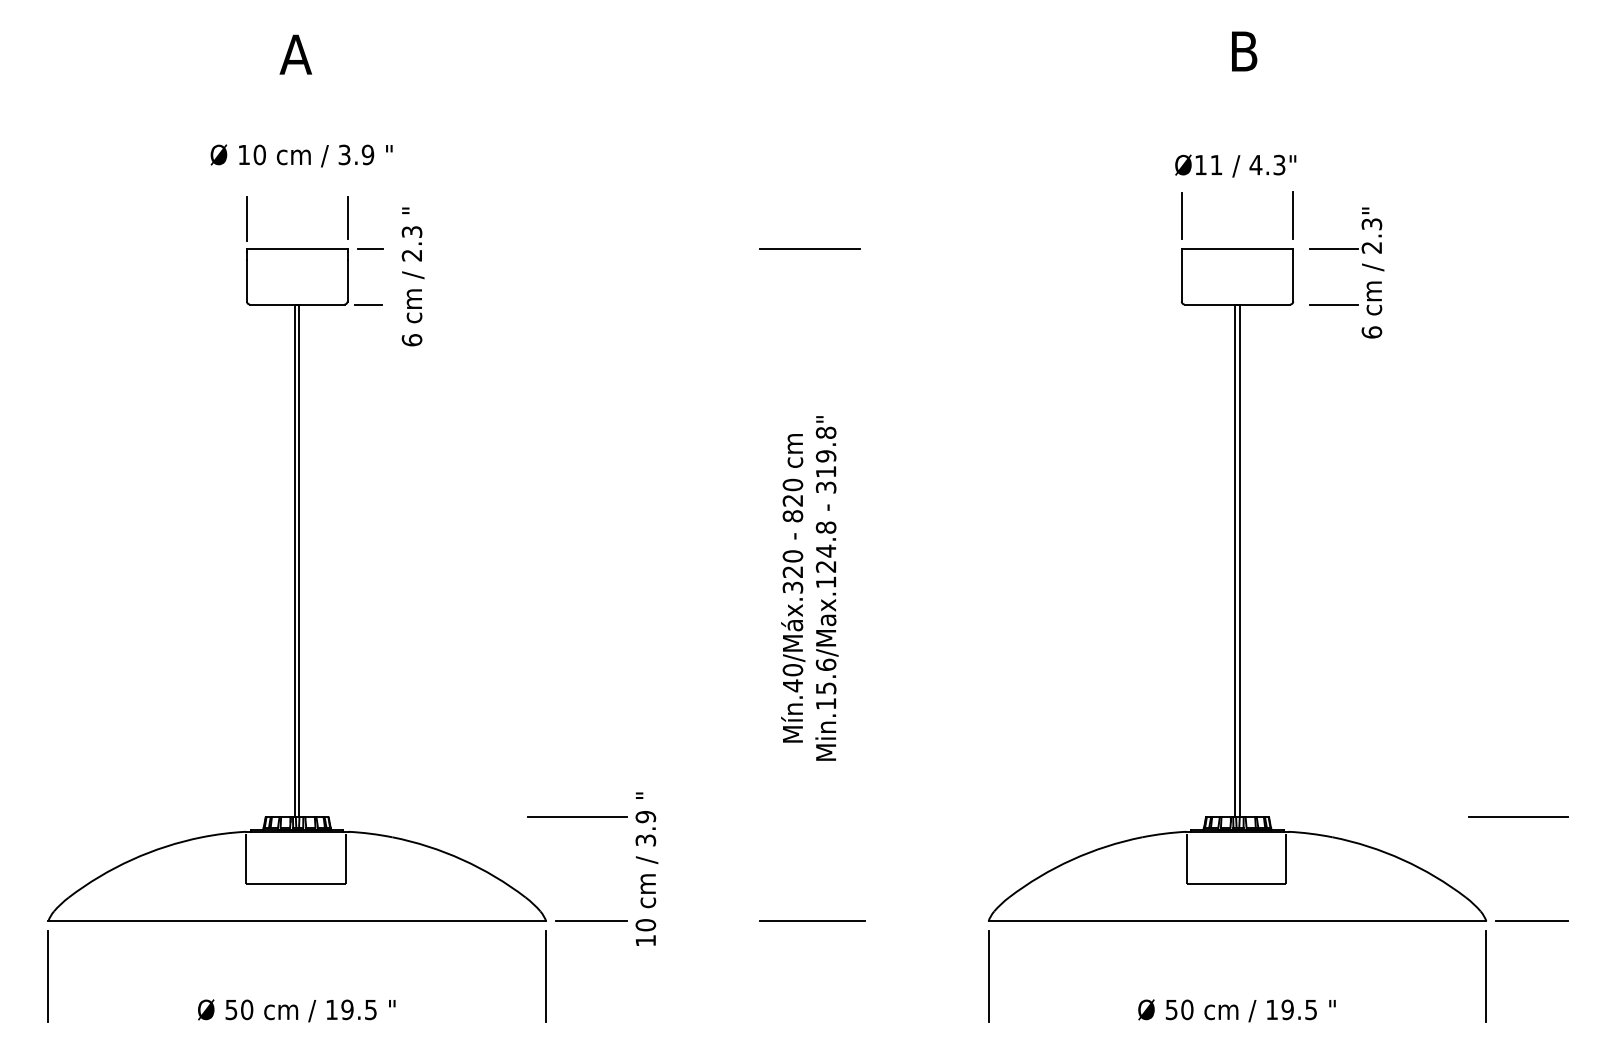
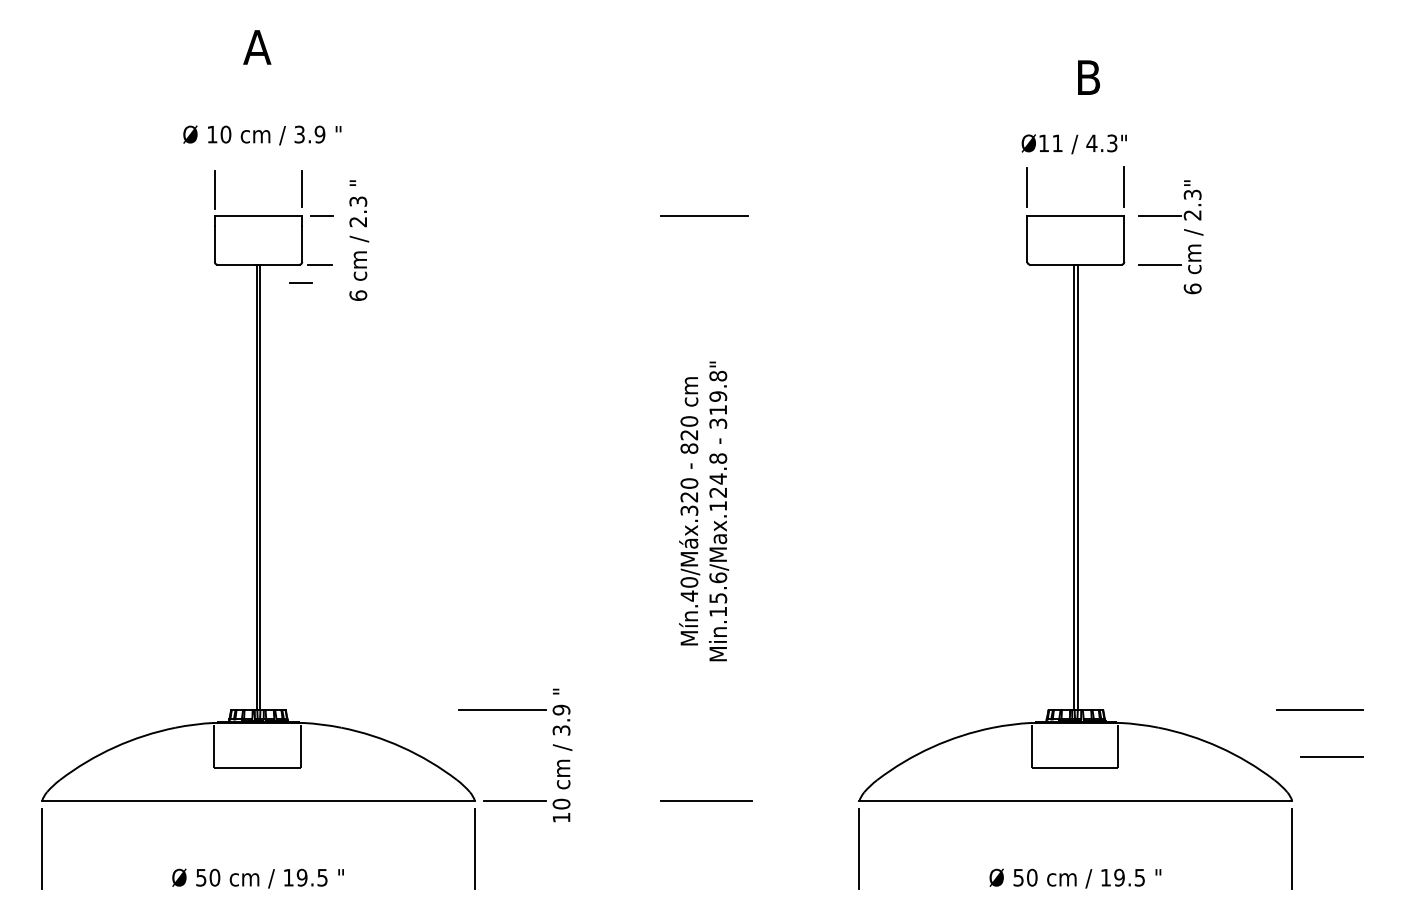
text: (1244, 51) -> (1088, 77), moved
line: (345, 325) -> (300, 282), added
line: (1531, 921) -> (1331, 756), moved

